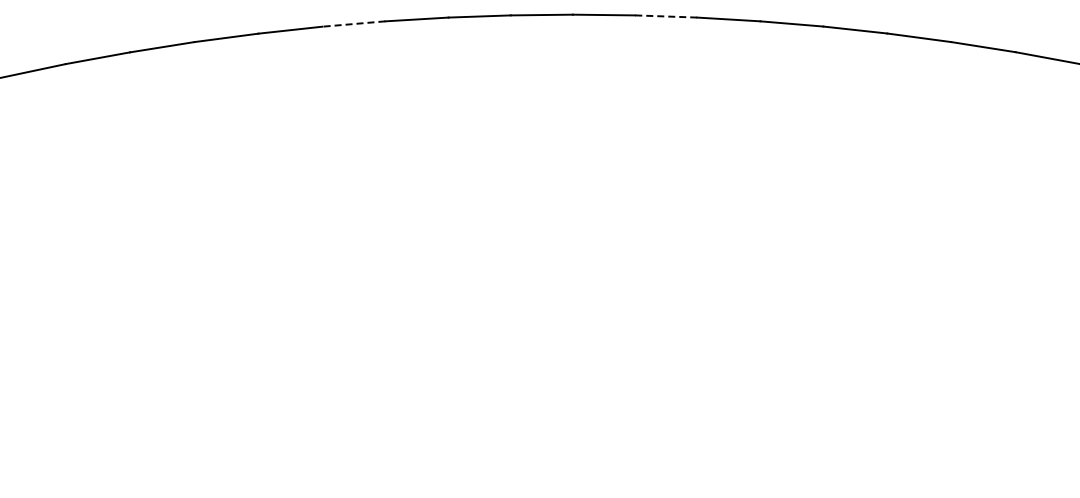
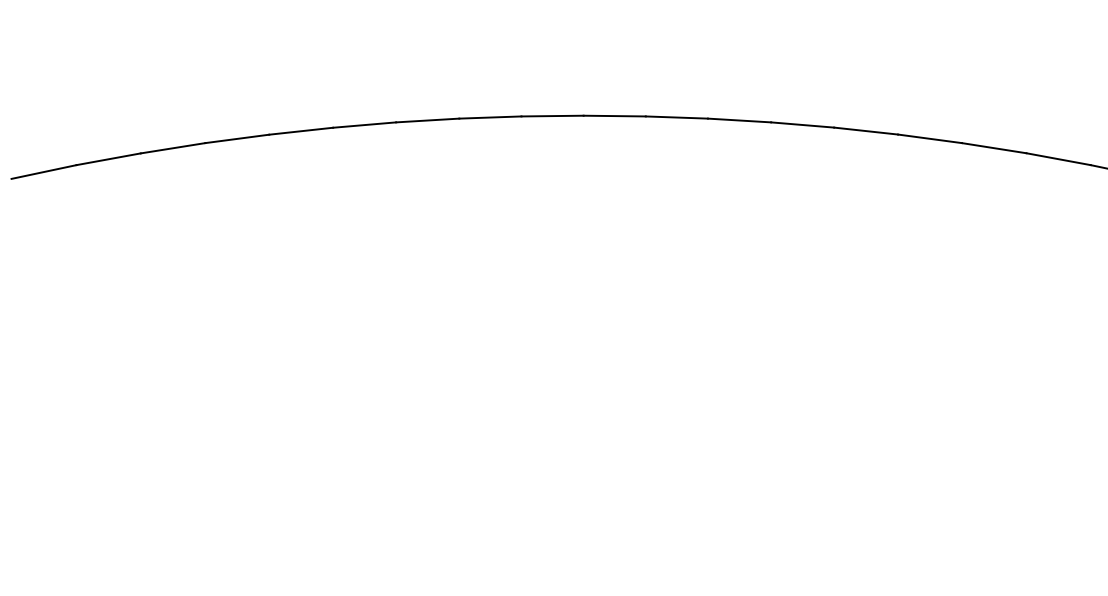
line: (665, 16) -> (676, 117), dashed -> solid
line: (353, 24) -> (364, 125), dashed -> solid

